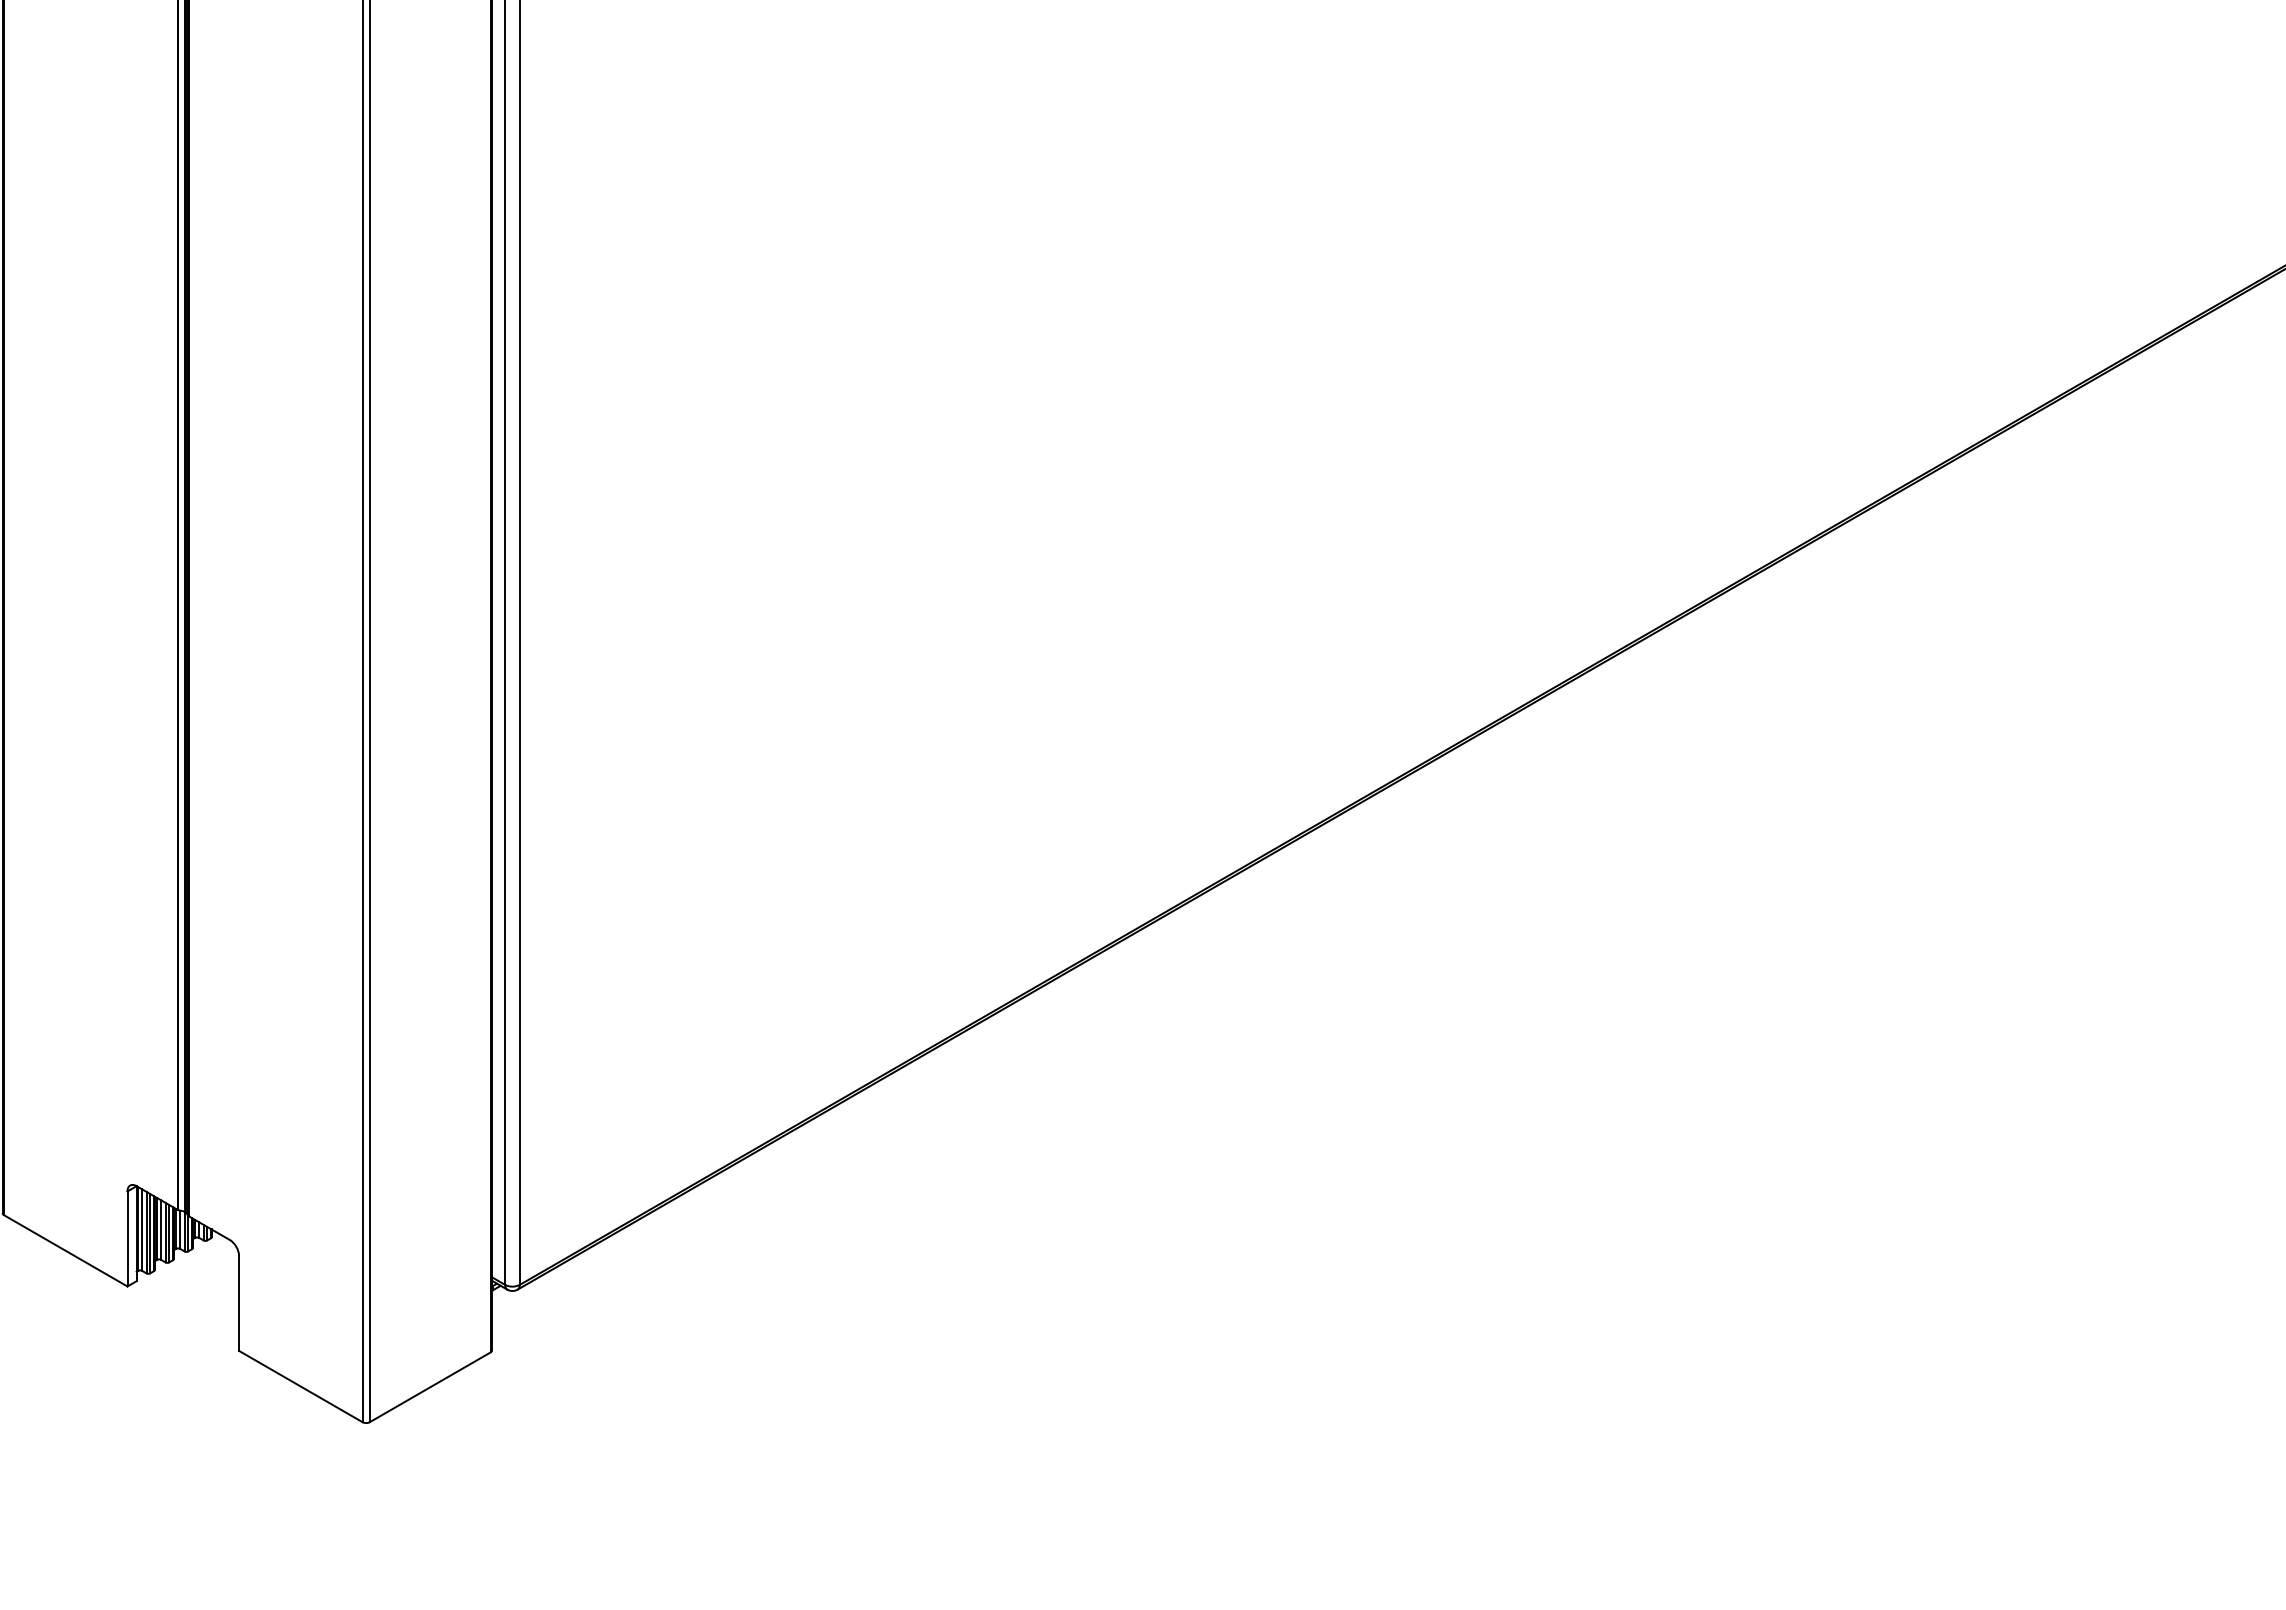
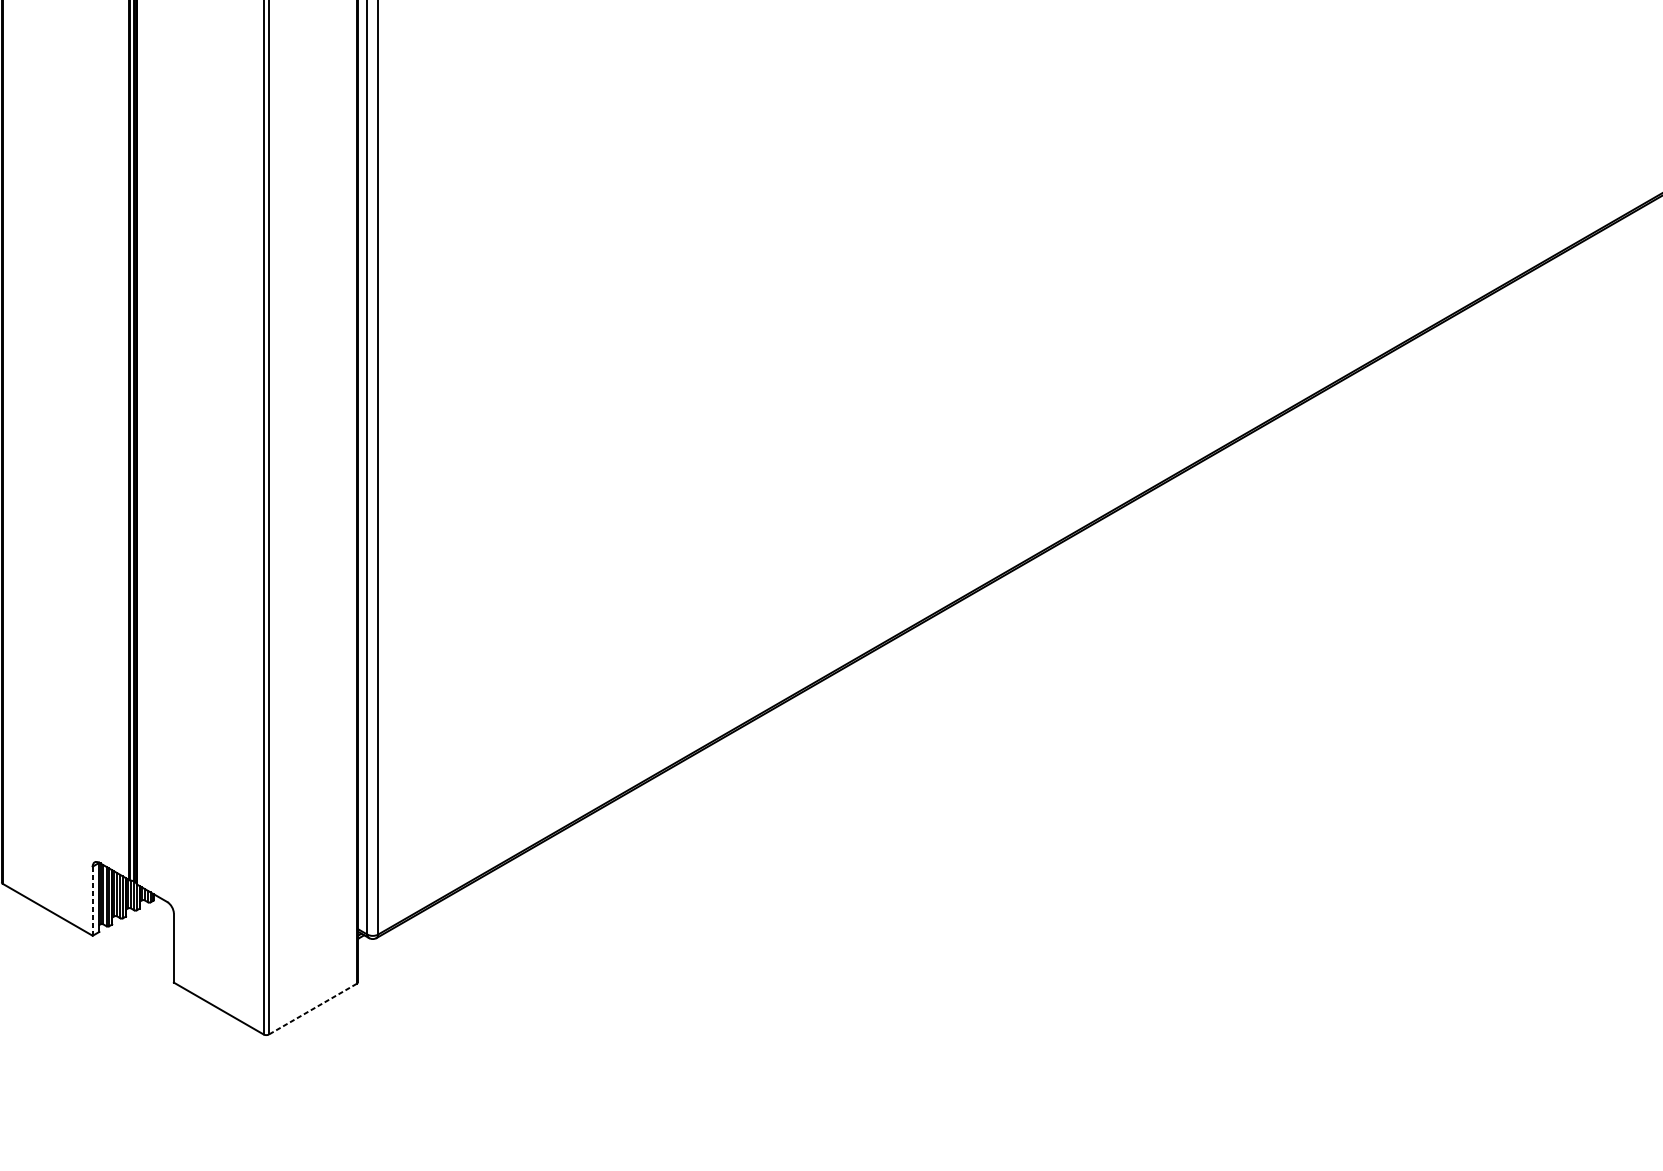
line: (127, 1238) -> (92, 900), solid -> dashed
line: (430, 1387) -> (313, 1009), solid -> dashed

